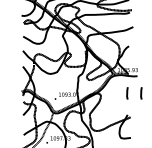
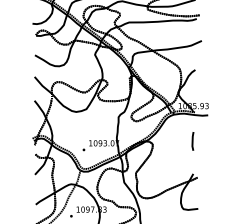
line: (141, 93) -> (214, 141), removed

